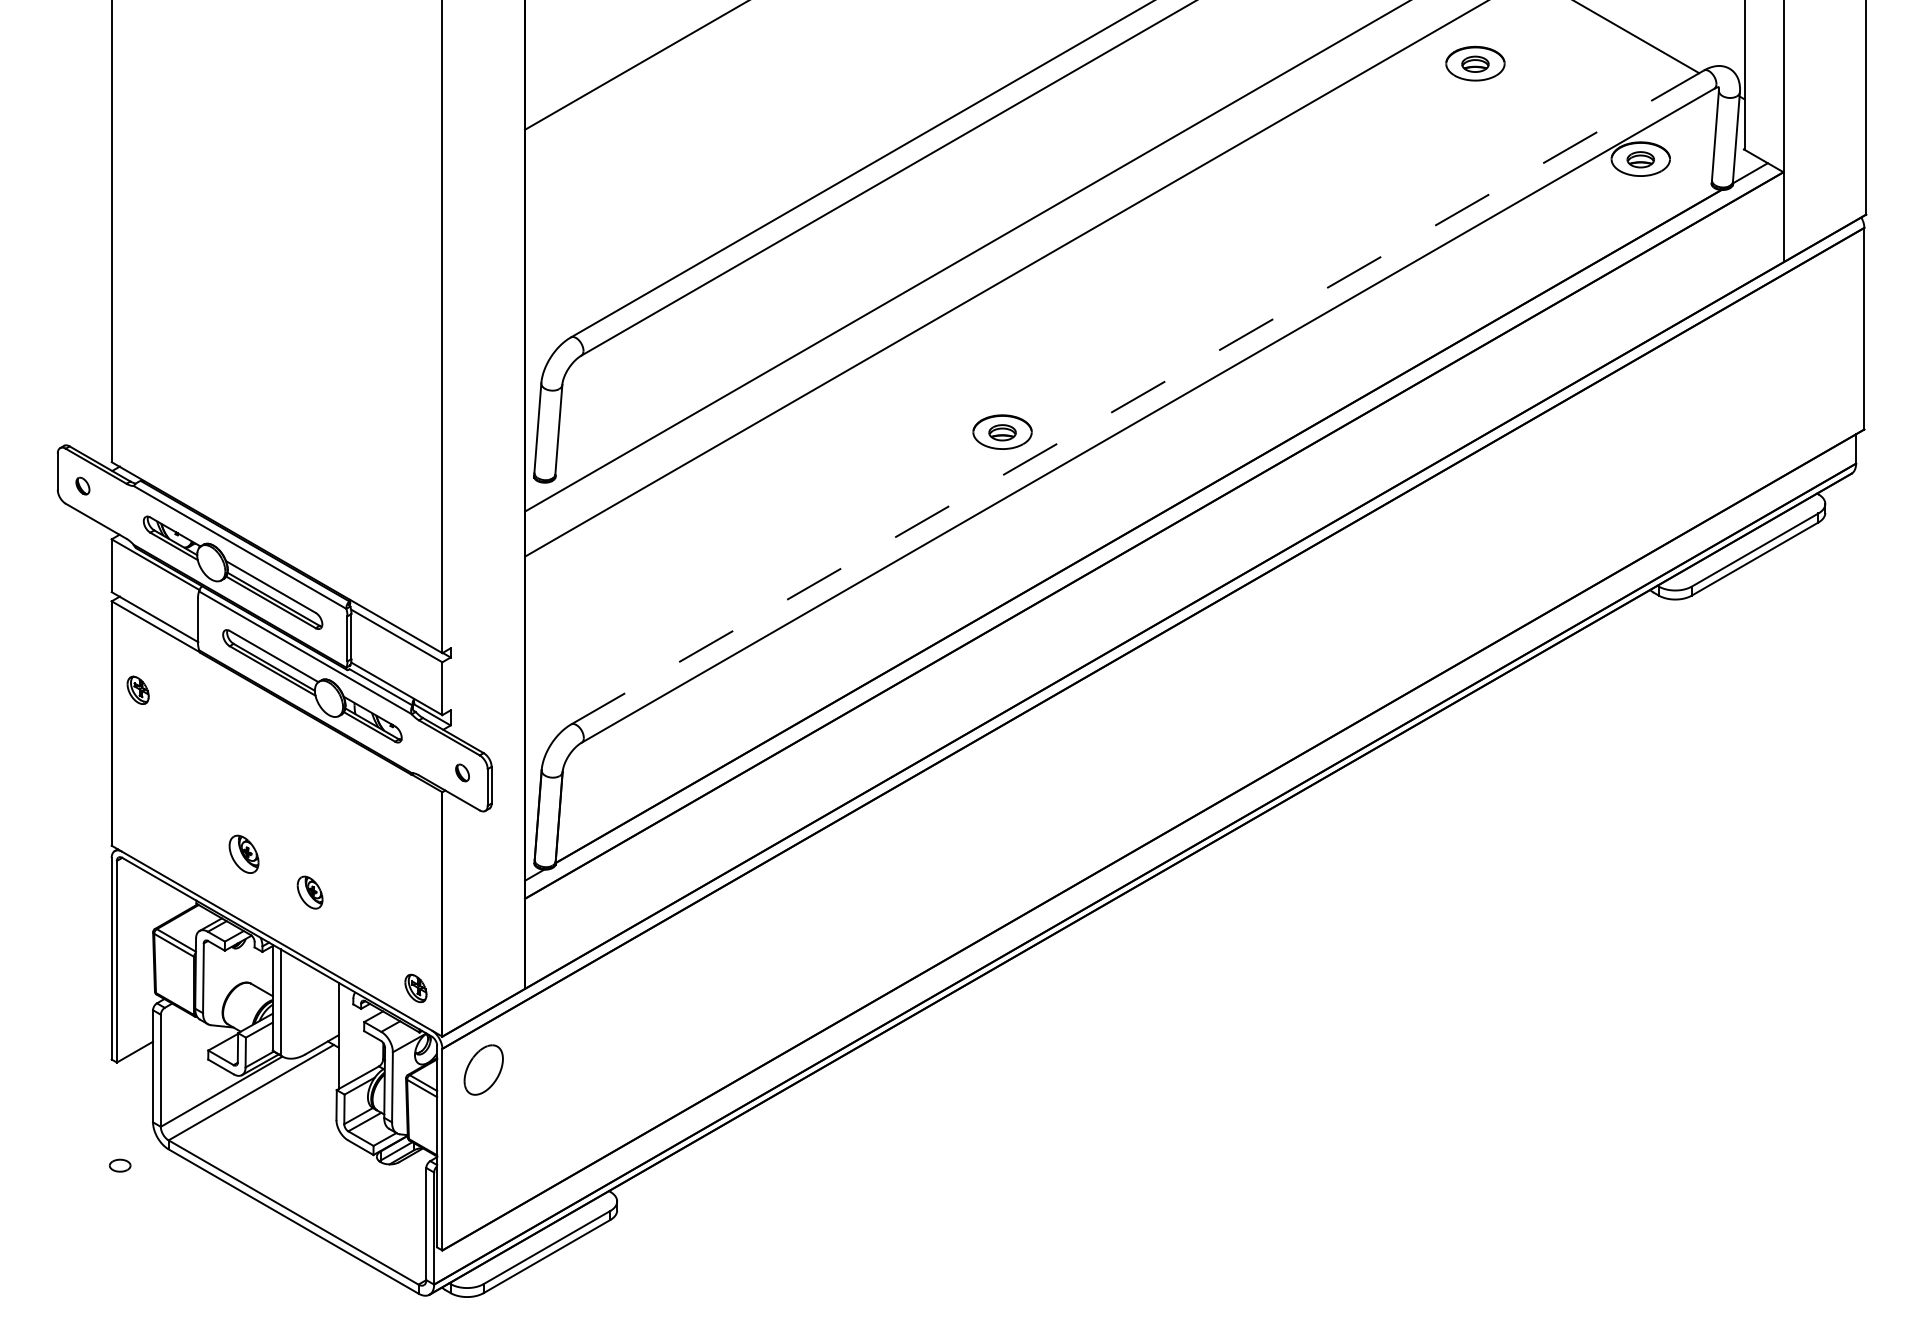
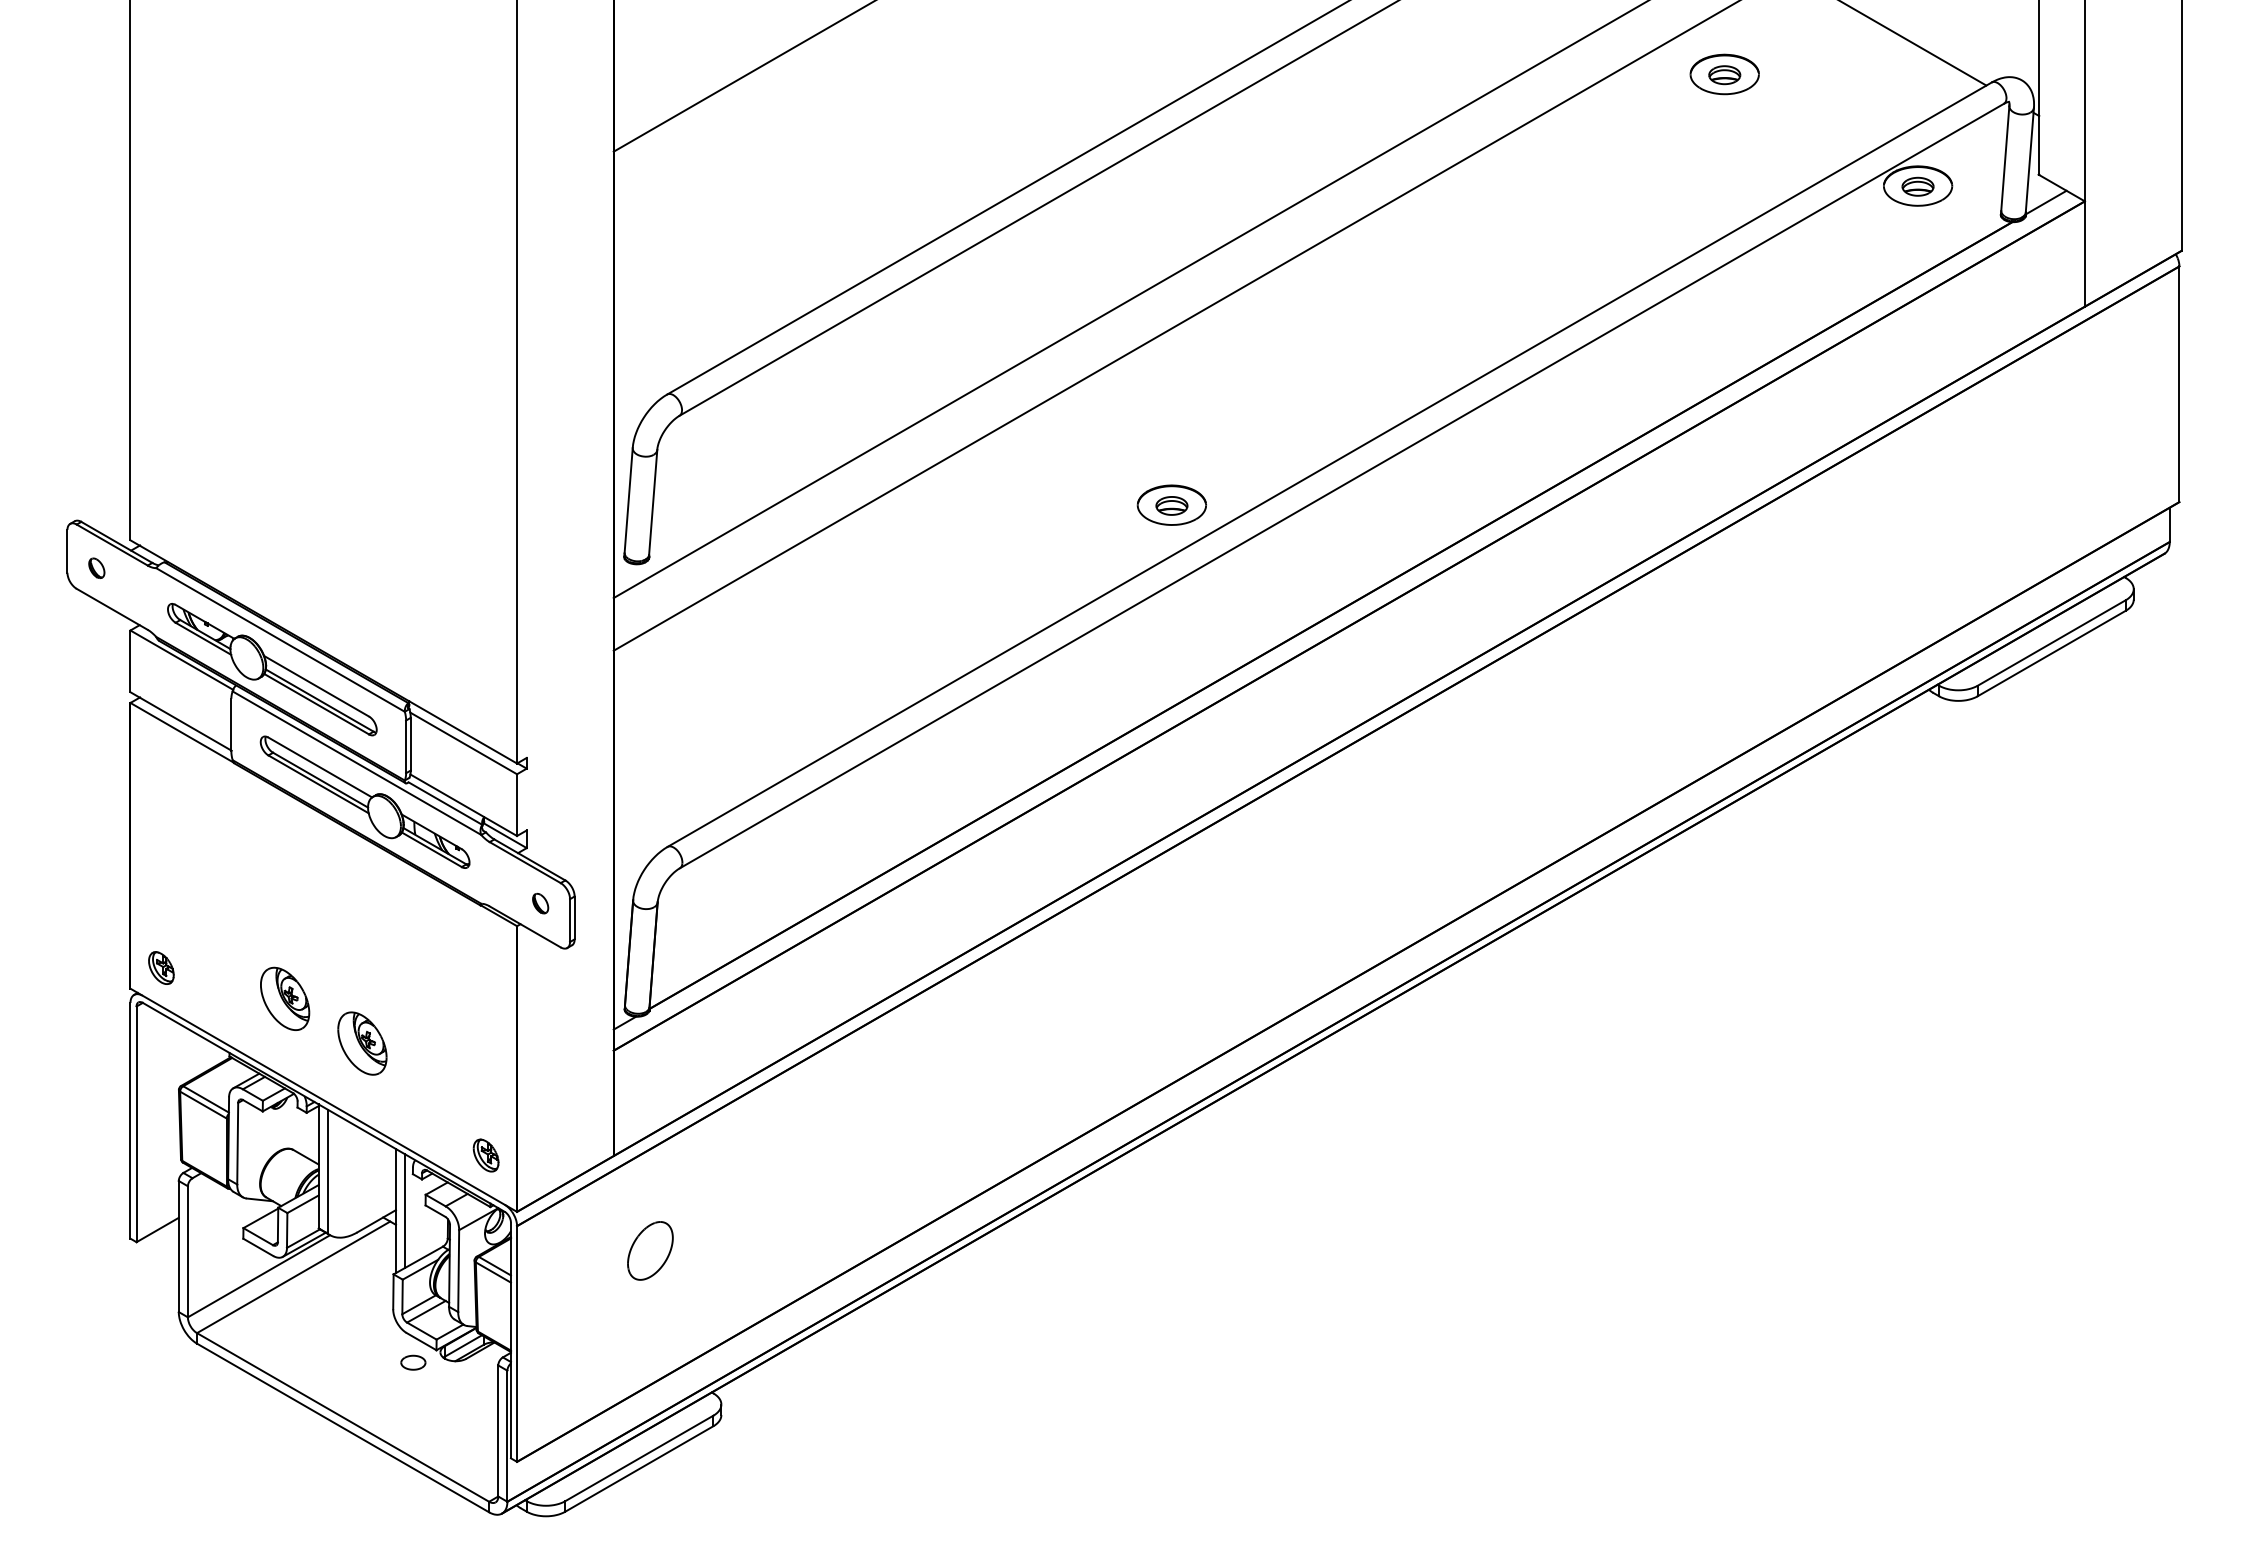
line: (1138, 397) -> (1330, 464), dashed -> solid
part: (138, 689) -> (161, 967), moved
part: (244, 854) -> (285, 998), size x1.43
part: (310, 892) -> (362, 1043), size x1.67
line: (346, 1035) -> (405, 1210), added
part: (483, 1069) -> (650, 1250), moved
part: (120, 1165) -> (413, 1362), moved

